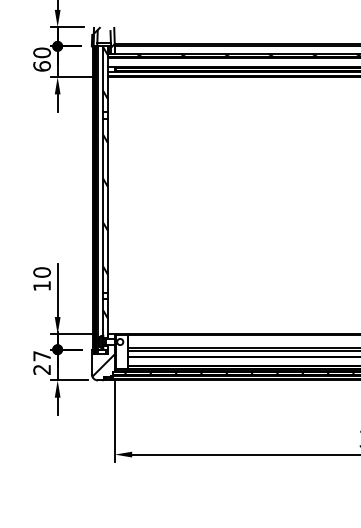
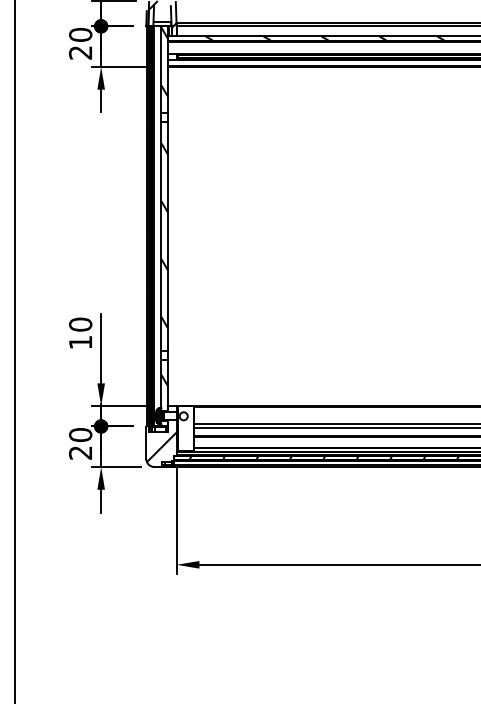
text: (41, 66) -> (80, 52), 60 -> 20
text: (41, 356) -> (80, 435), 27 -> 20

